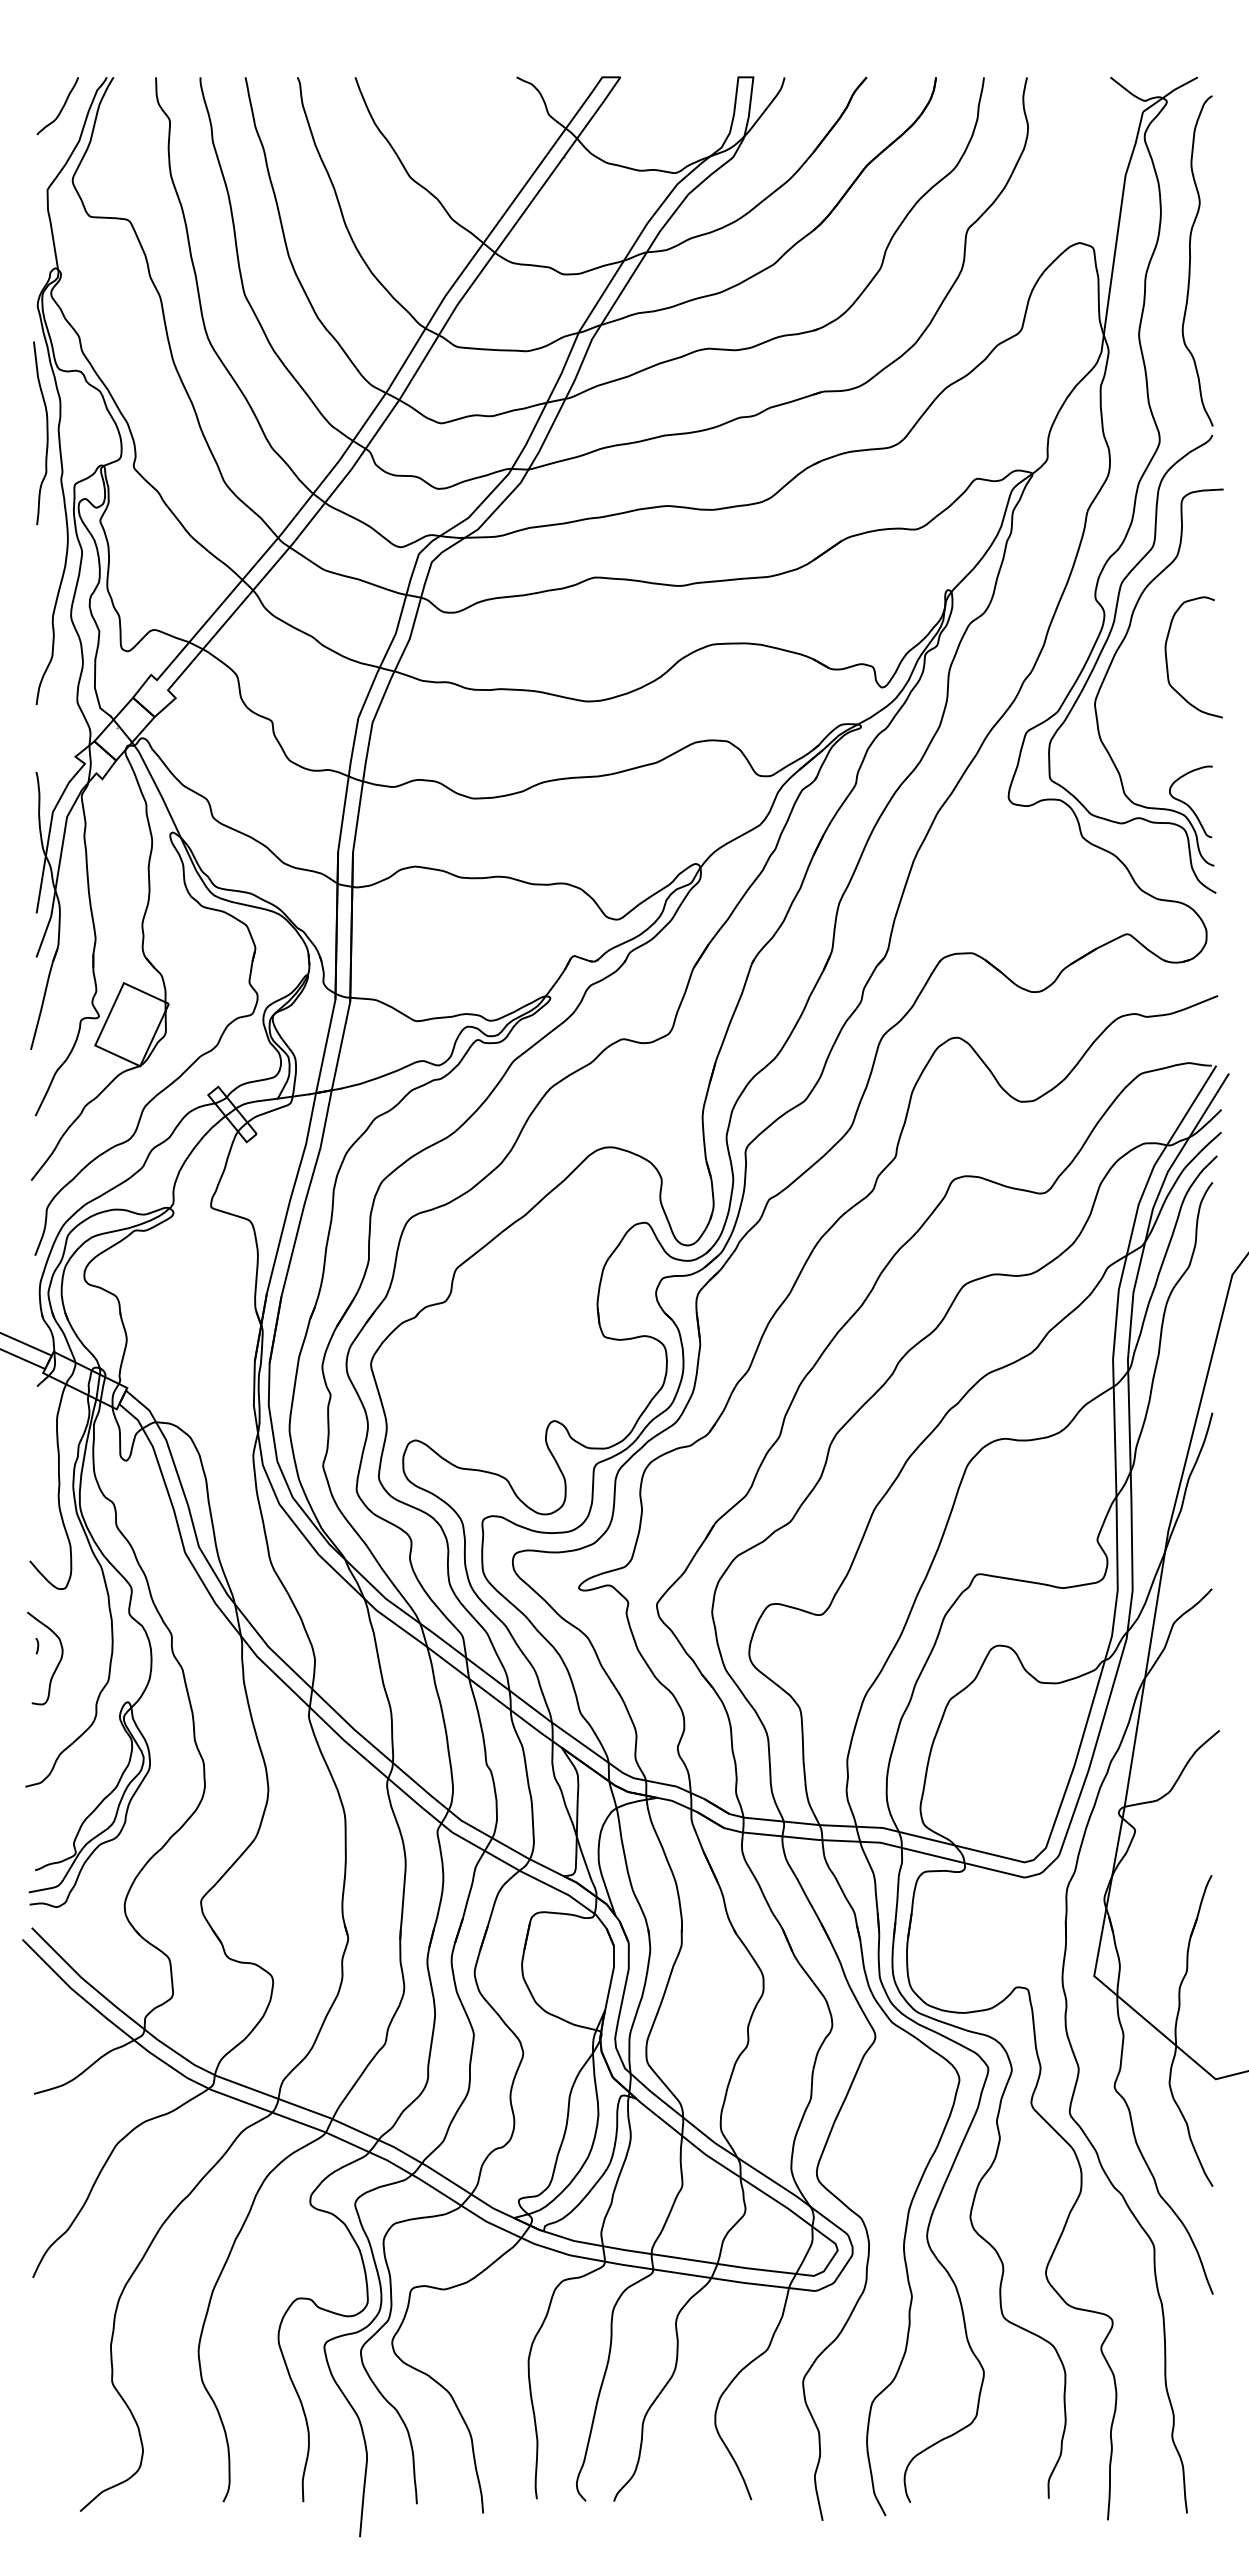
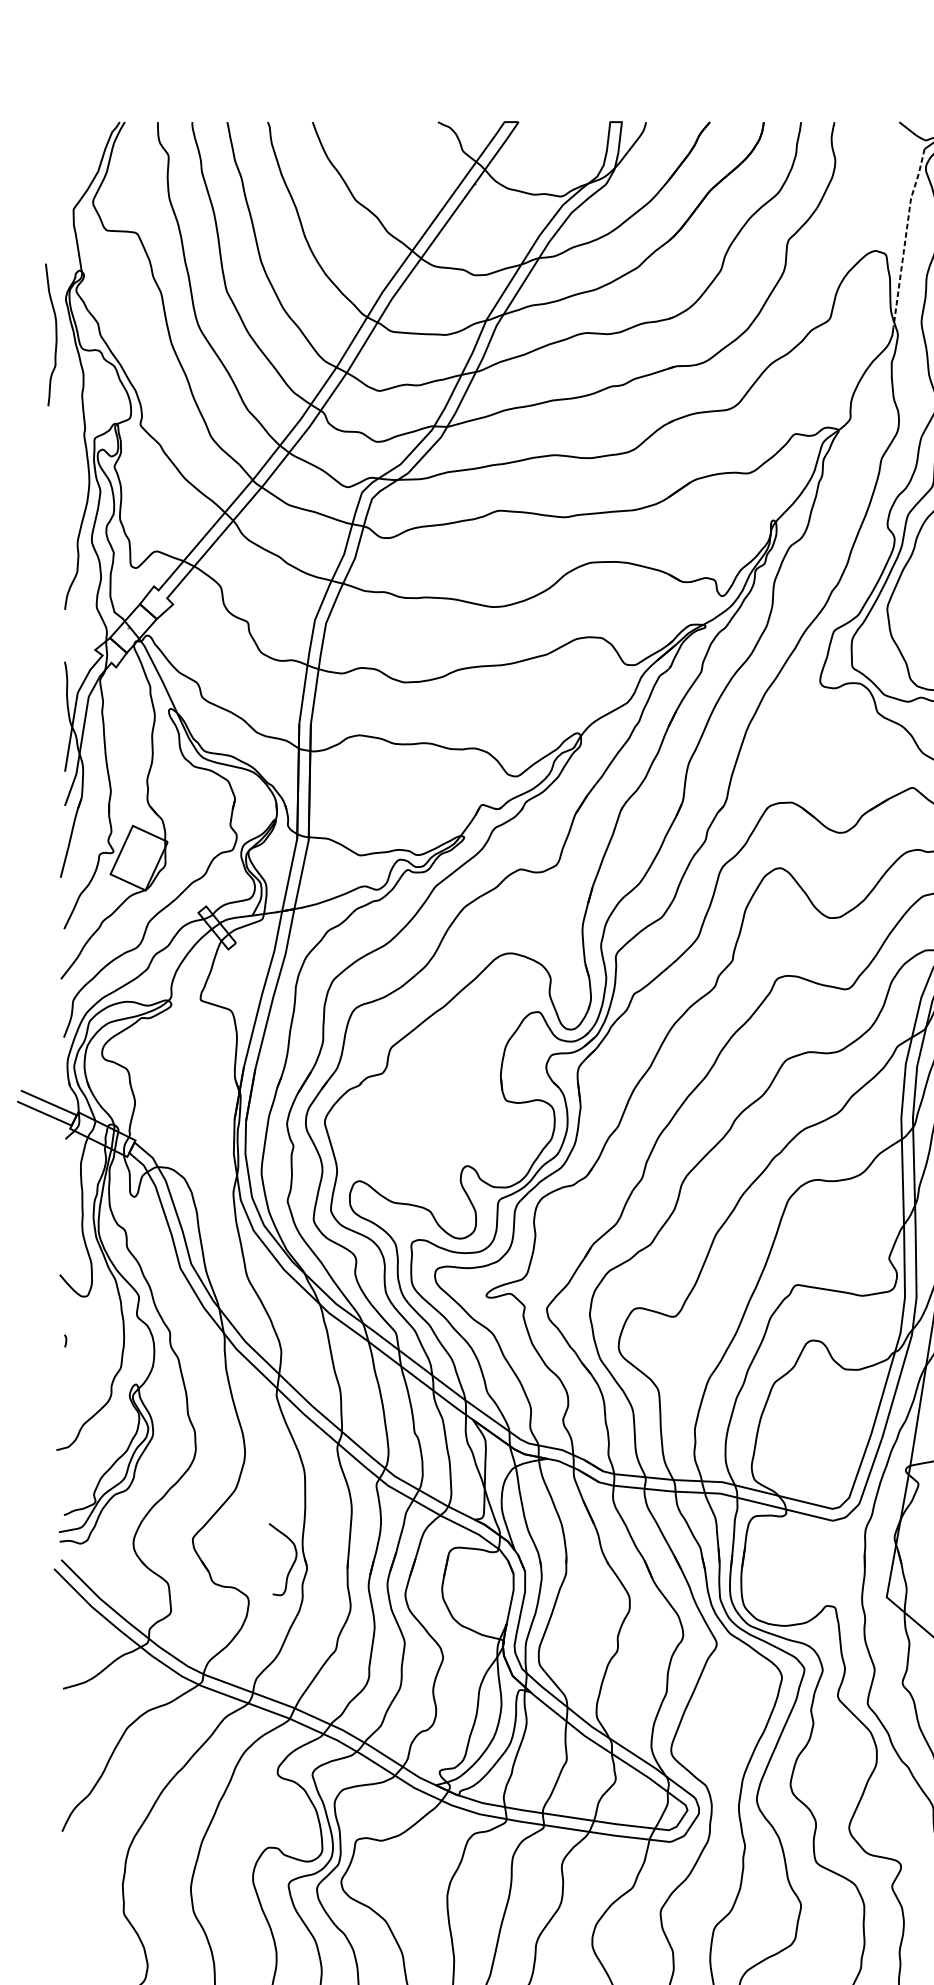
curve: (60, 109) -> (83, 147), removed
line: (1118, 224) -> (905, 236), solid -> dashed
curve: (46, 433) -> (55, 335), moved
curve: (57, 1664) -> (292, 1564), moved

